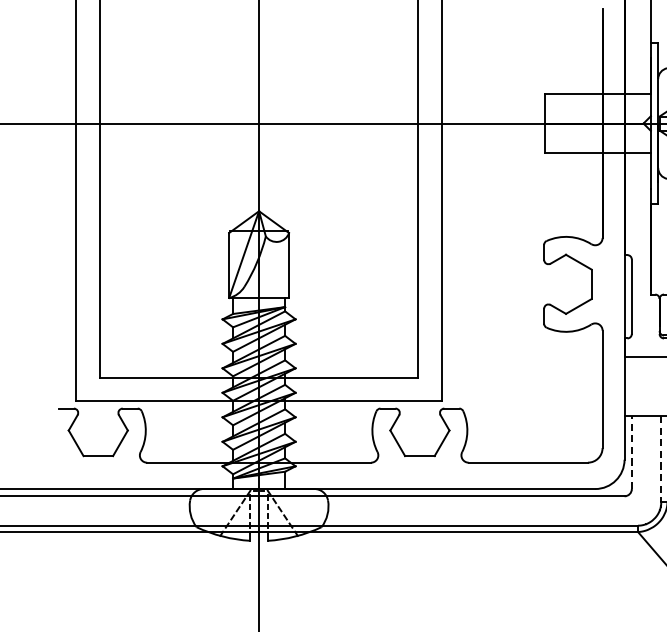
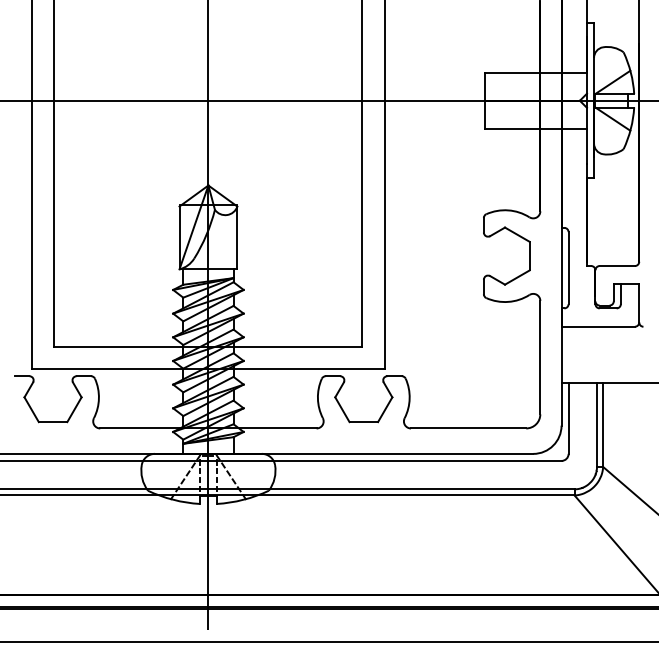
line: (631, 452) -> (568, 418), dashed -> solid
line: (661, 459) -> (597, 425), dashed -> solid

